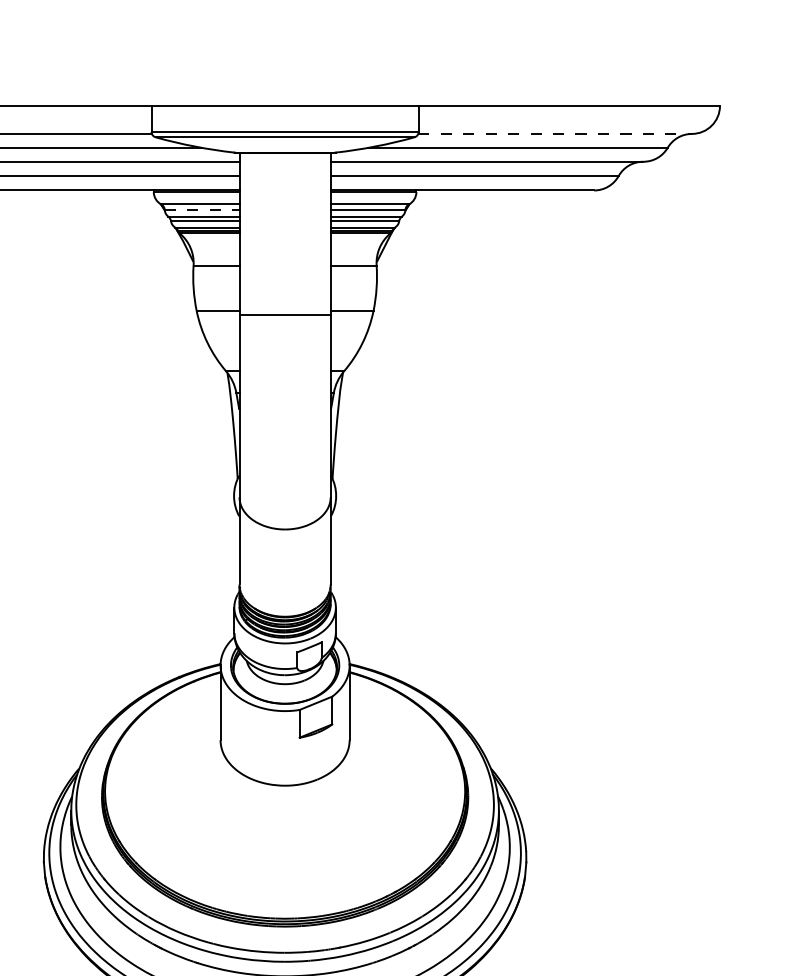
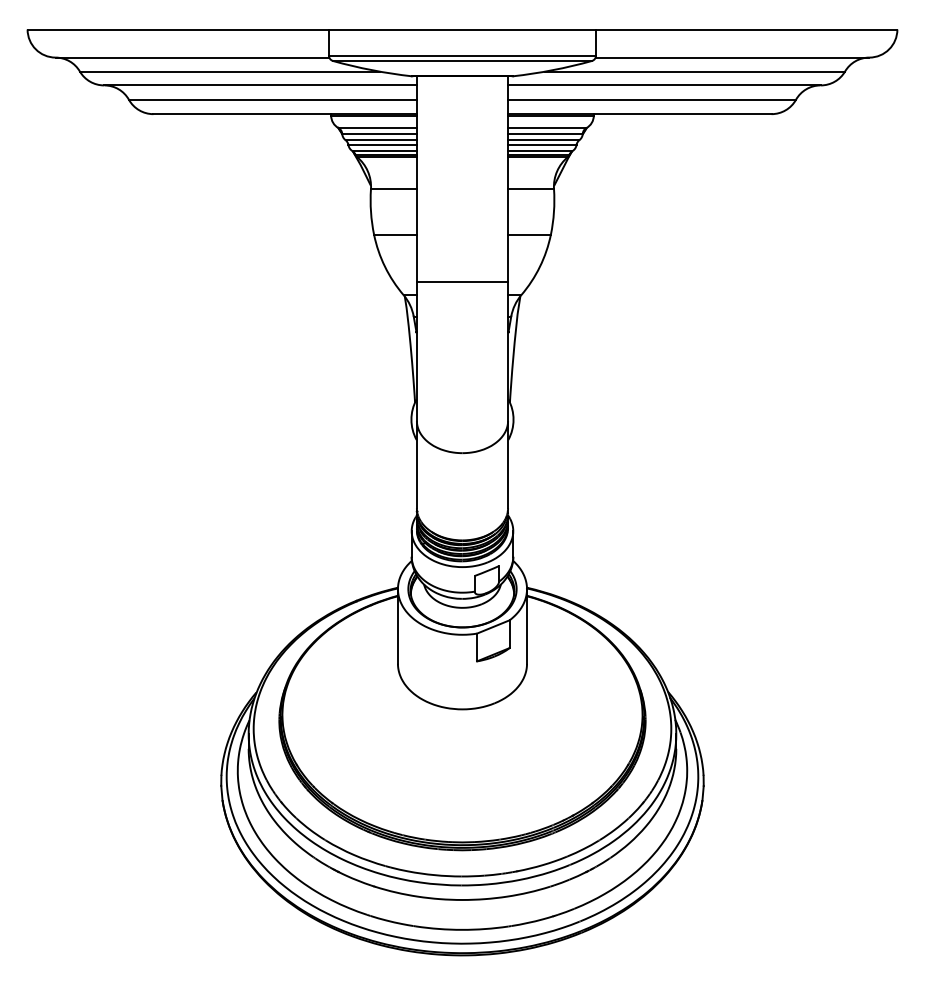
line: (555, 133) -> (732, 57), dashed -> solid
line: (203, 209) -> (380, 133), dashed -> solid
line: (285, 315) -> (462, 282), moved

